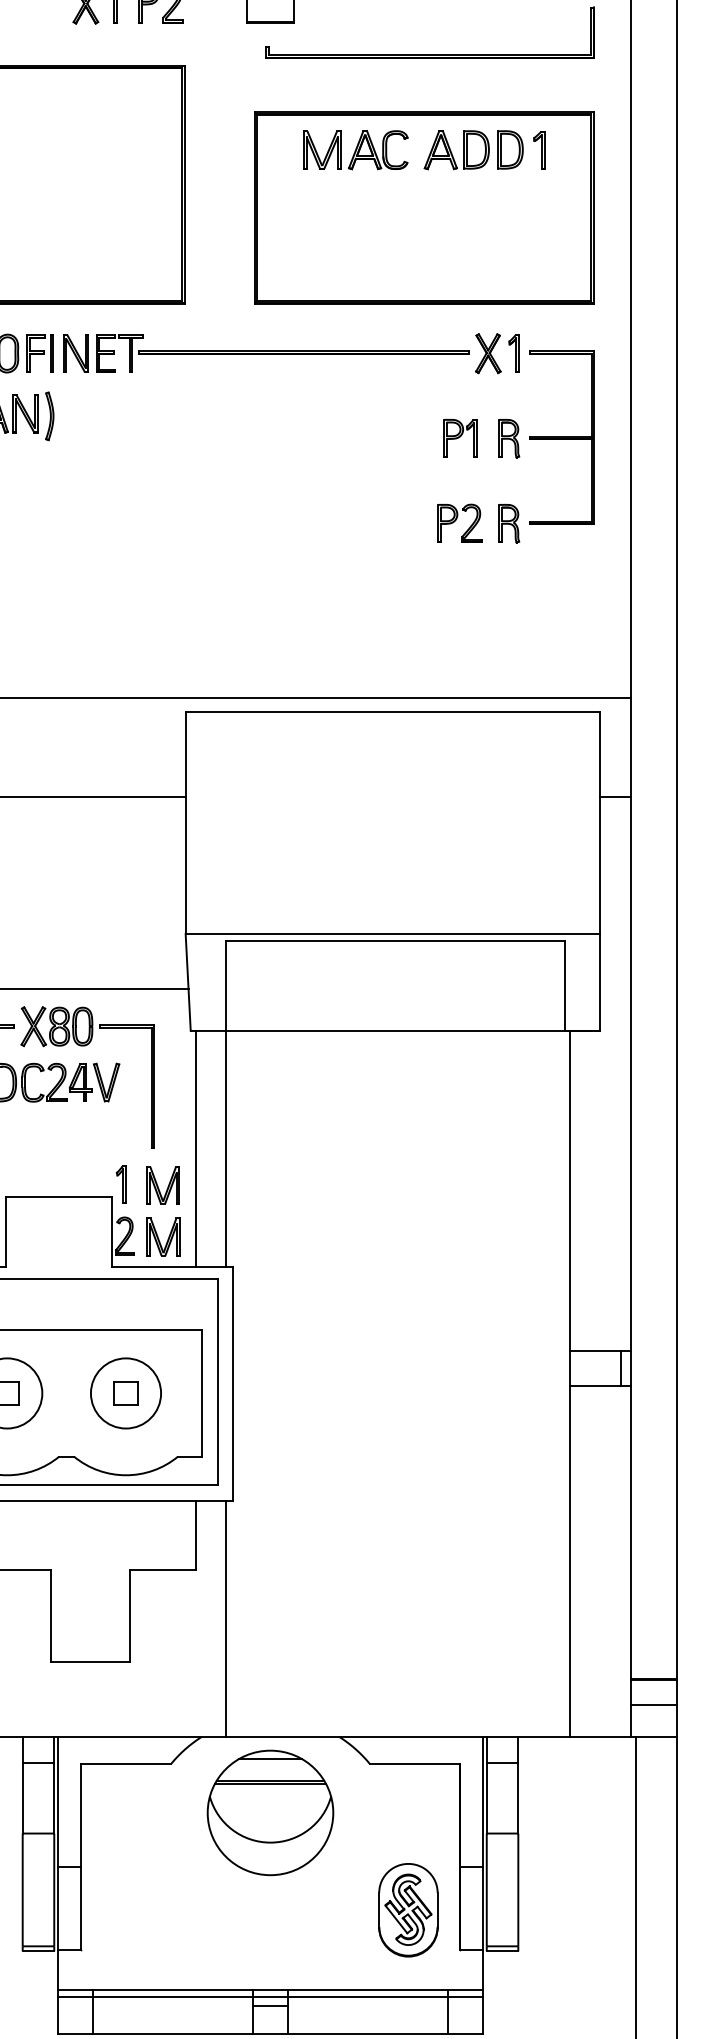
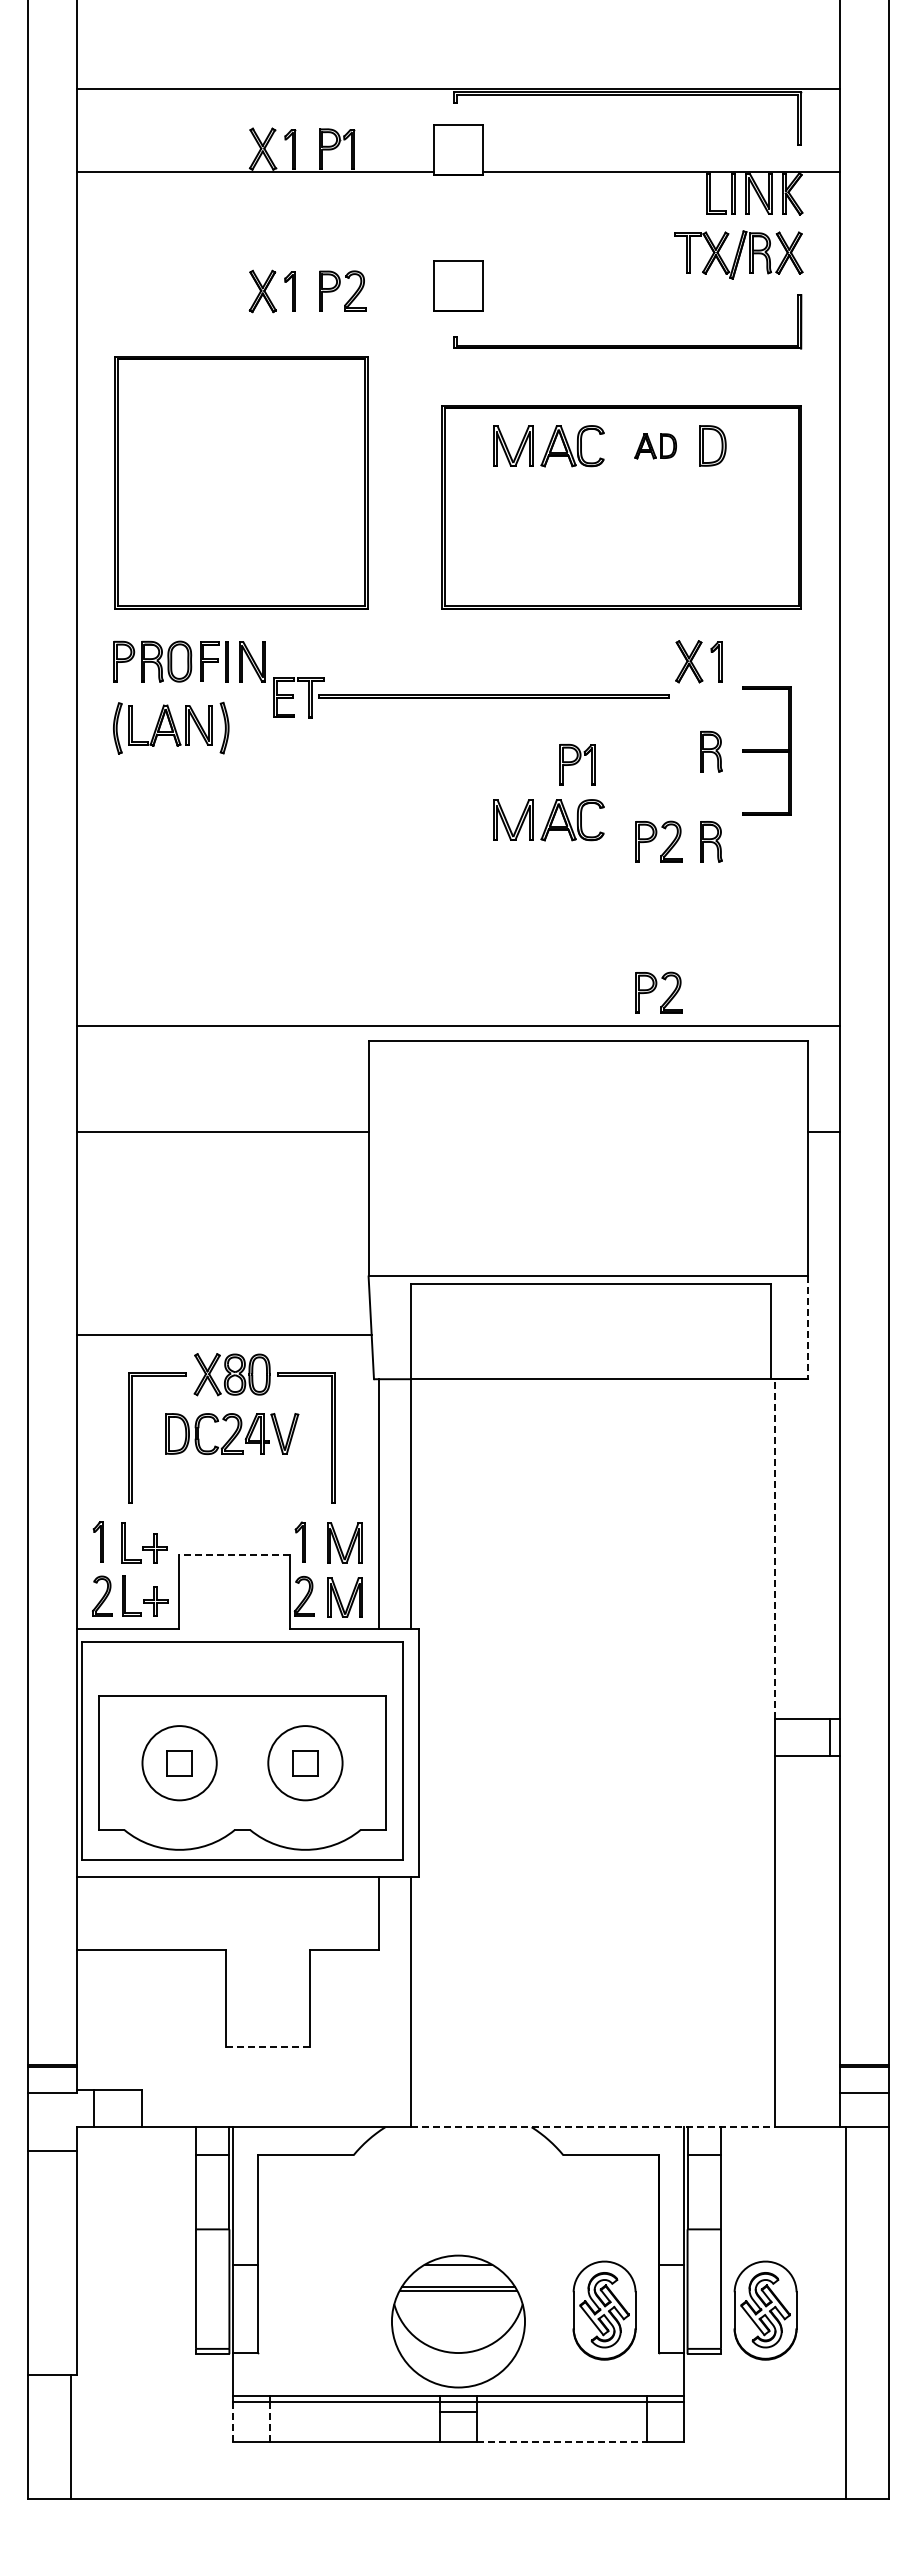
part: (539, 149) -> (743, 445), removed
part: (456, 150) -> (655, 446), size x0.6
part: (282, 353) -> (471, 697), moved
part: (561, 437) -> (766, 750), size x0.7
part: (460, 438) -> (577, 764), moved
part: (355, 503) -> (548, 820), added
part: (459, 665) -> (658, 992), added
line: (600, 983) -> (808, 1328), solid -> dashed
line: (569, 1190) -> (775, 1548), solid -> dashed
line: (59, 1197) -> (234, 1555), solid -> dashed
line: (90, 1661) -> (267, 2047), solid -> dashed
line: (397, 1737) -> (593, 2127), solid -> dashed
part: (270, 1812) -> (458, 2321), moved
part: (560, 1910) -> (765, 2310), added
line: (58, 2014) -> (233, 2421), solid -> dashed
line: (93, 2014) -> (270, 2421), solid -> dashed
line: (367, 2033) -> (561, 2441), solid -> dashed

